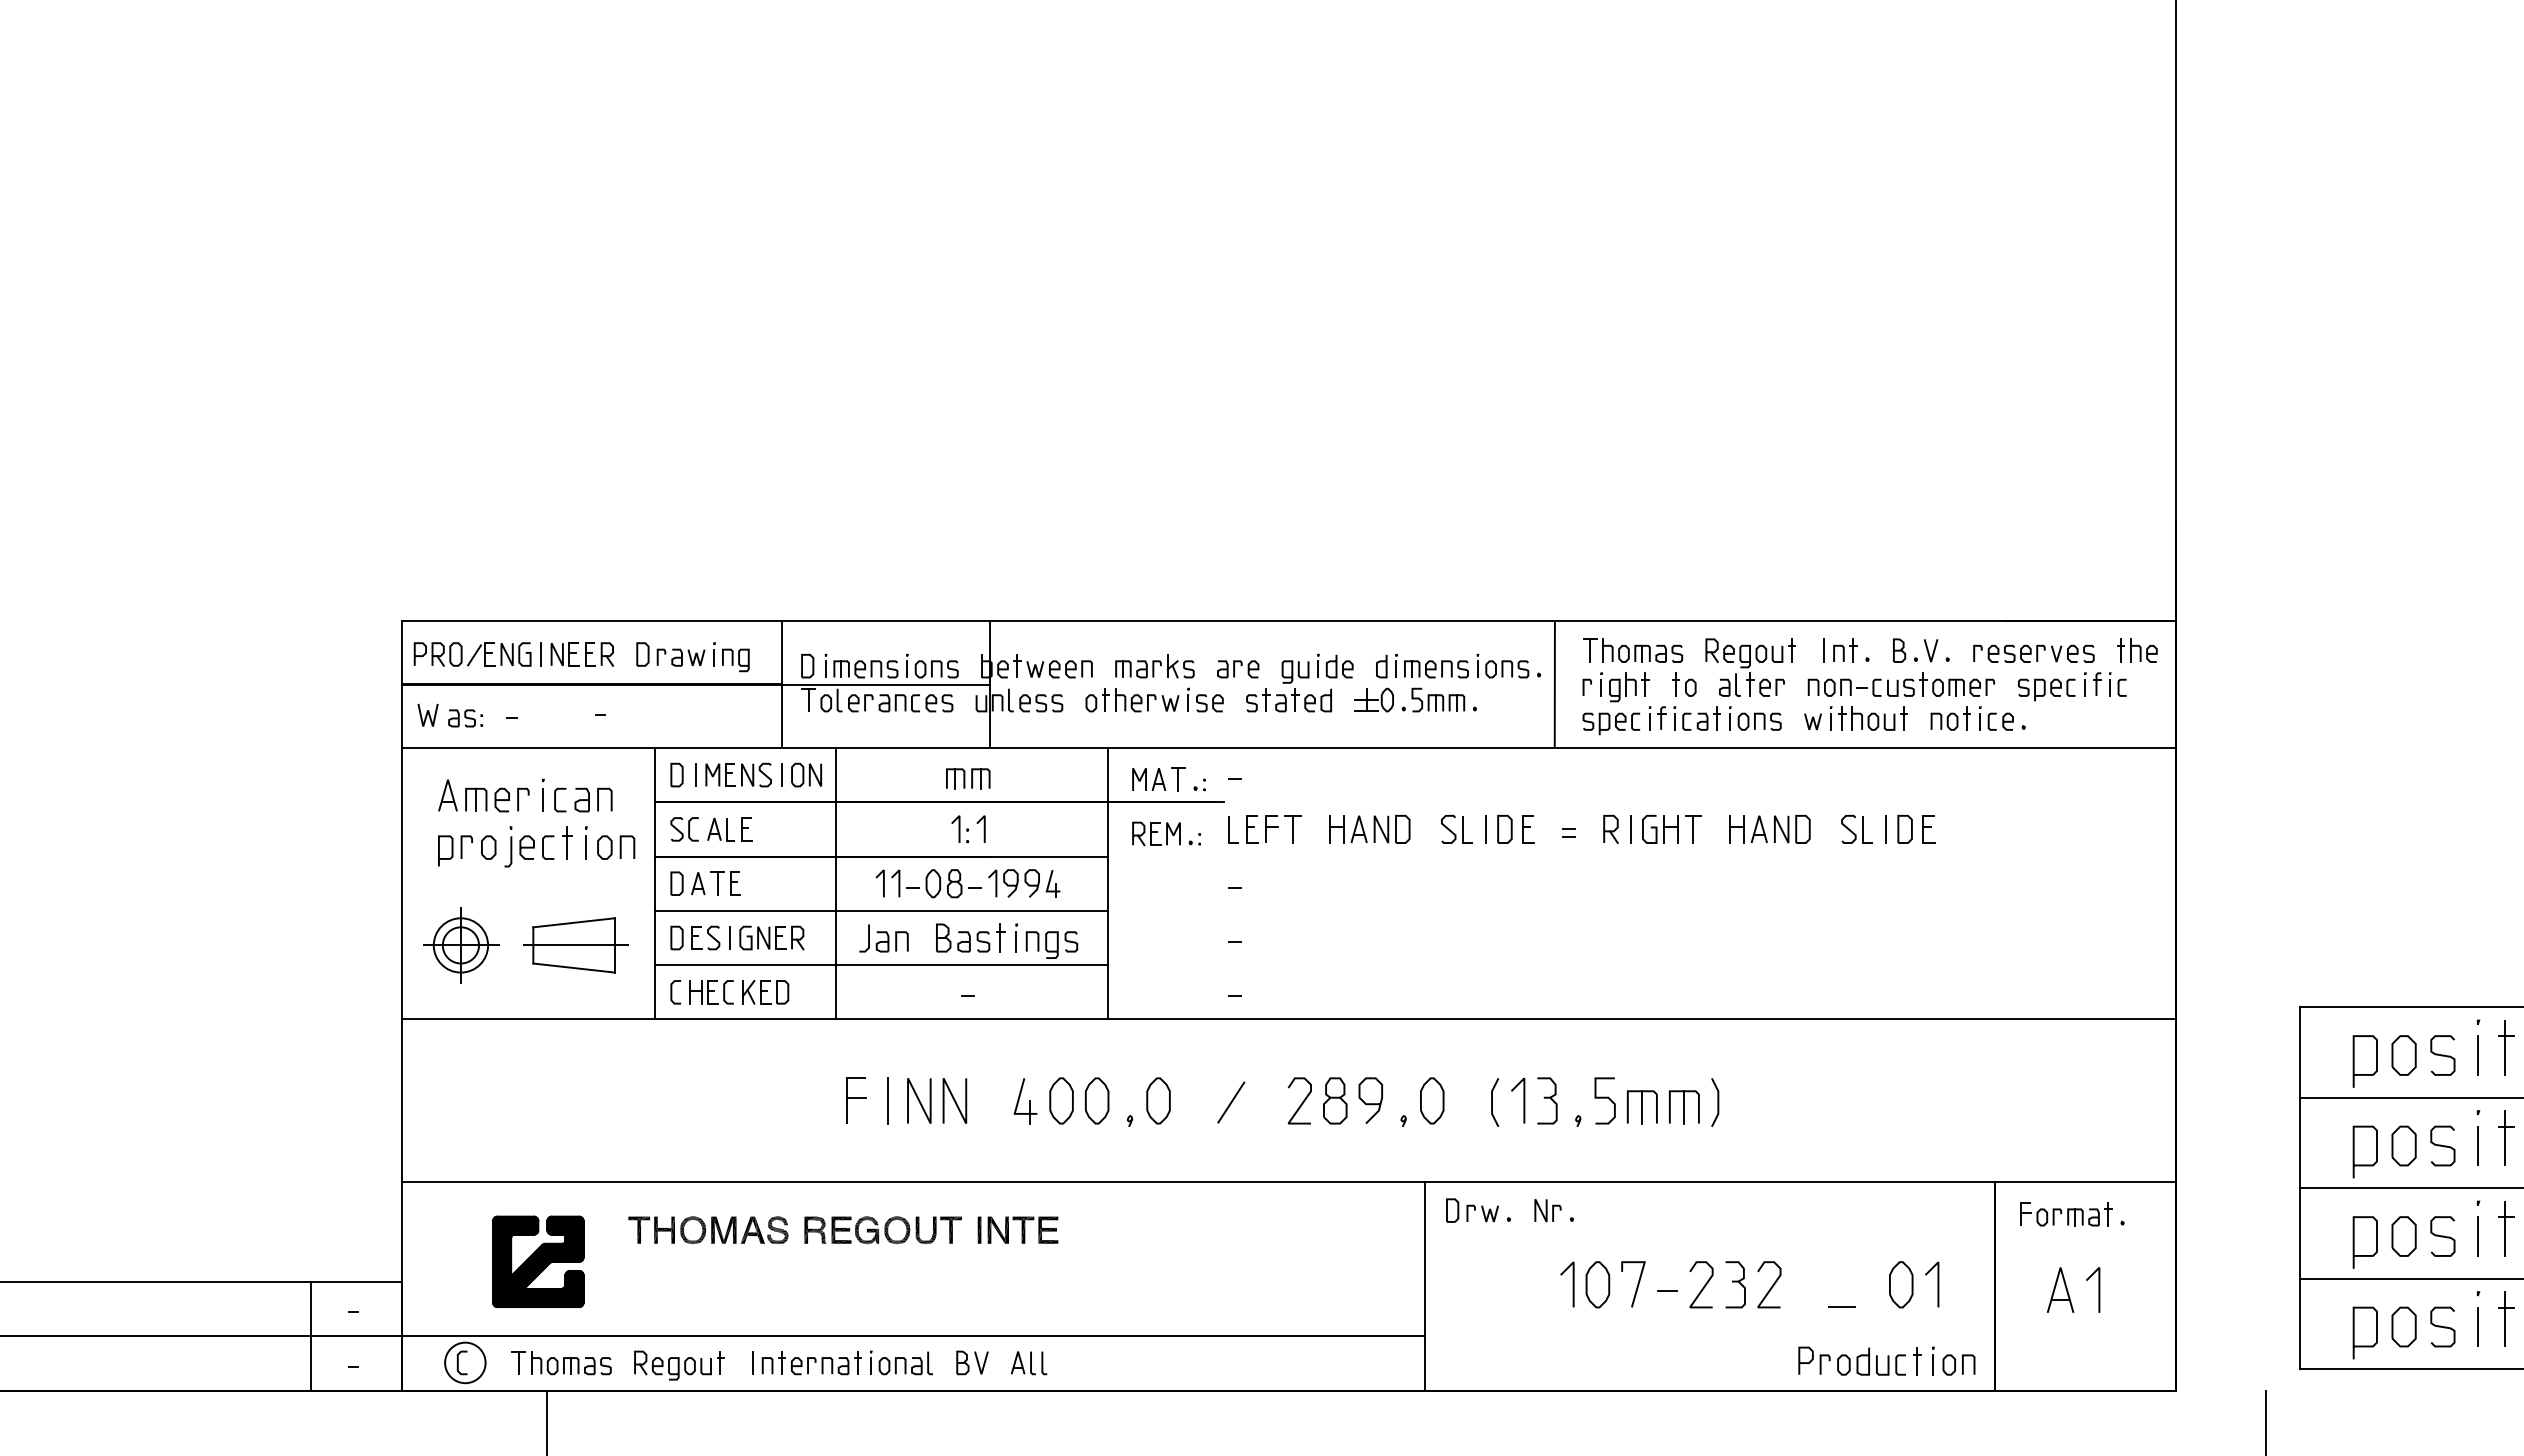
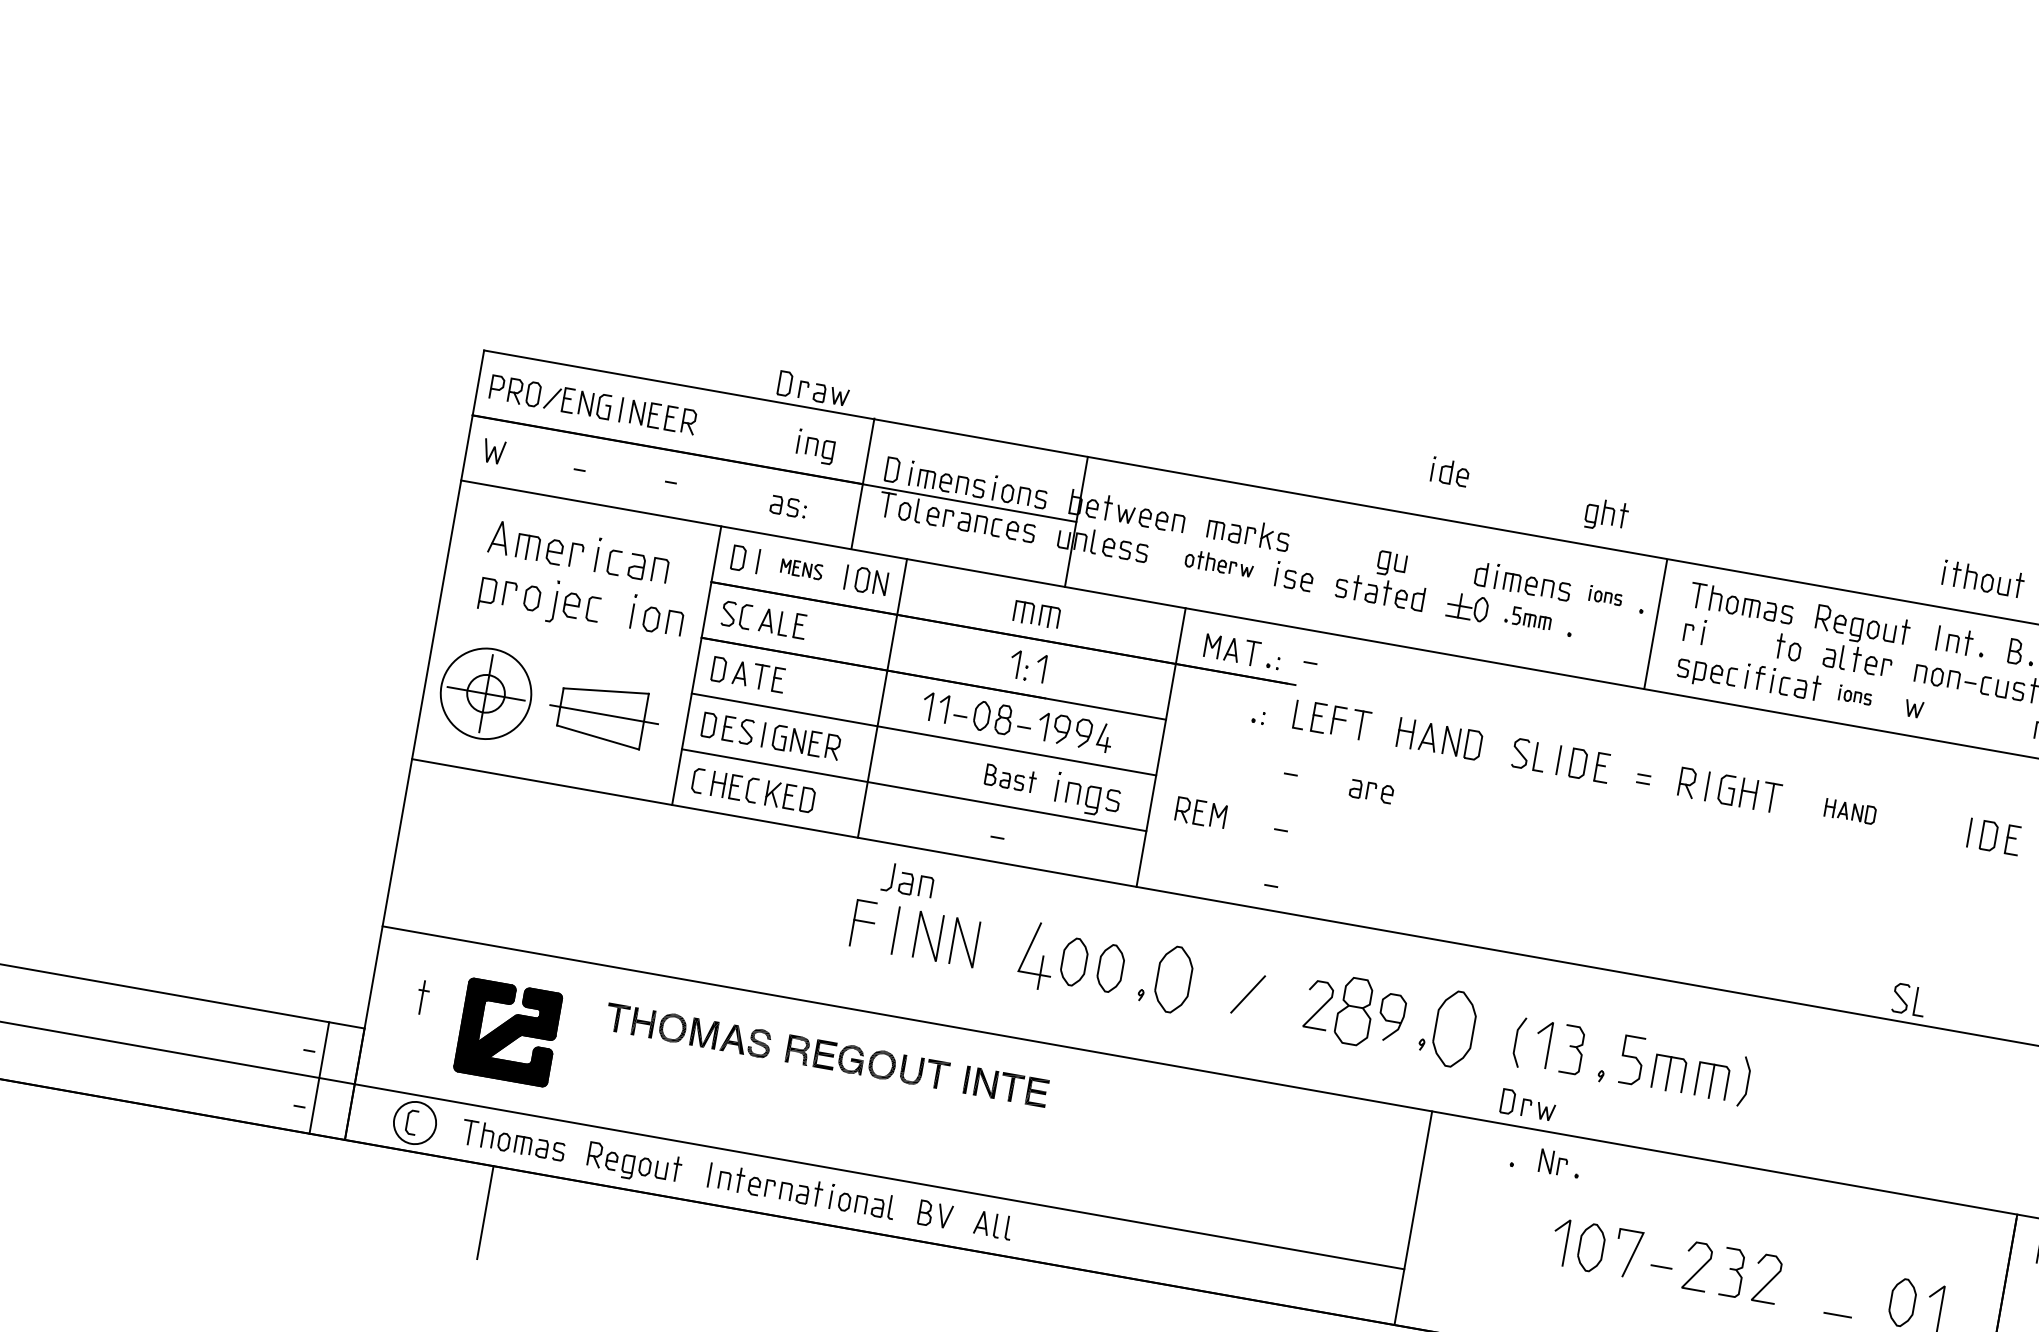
part: (670, 654) -> (813, 388), moved
part: (1335, 665) -> (1450, 471), moved
part: (1502, 665) -> (1605, 595), size x0.6
part: (1238, 669) -> (1371, 791), moved
part: (1629, 687) -> (1606, 515), moved
part: (1433, 699) -> (1528, 617), size x0.7
part: (1132, 700) -> (1219, 563), size x0.7
part: (465, 718) -> (788, 507), moved
part: (1755, 718) -> (1855, 695), size x0.6
part: (1868, 718) -> (1982, 579), moved
part: (738, 774) -> (801, 568), size x0.6
part: (1769, 829) -> (1849, 811), size x0.6
part: (1856, 829) -> (1908, 999), moved
part: (1156, 833) -> (1201, 812), moved
part: (567, 842) -> (422, 996), moved
part: (970, 937) -> (1010, 777), size x0.7
part: (883, 938) -> (907, 880), moved
circle: (460, 945) -> (485, 693), size x1.6
part: (1158, 1100) -> (1173, 979), size x1.4
part: (1335, 1100) -> (1355, 1011), size x1.4
part: (1432, 1100) -> (1454, 1028), size x1.6
part: (1025, 1101) -> (1037, 956), size x1.4
part: (1472, 1210) -> (1528, 1105), moved
line: (311, 1335) -> (319, 1077), moved

